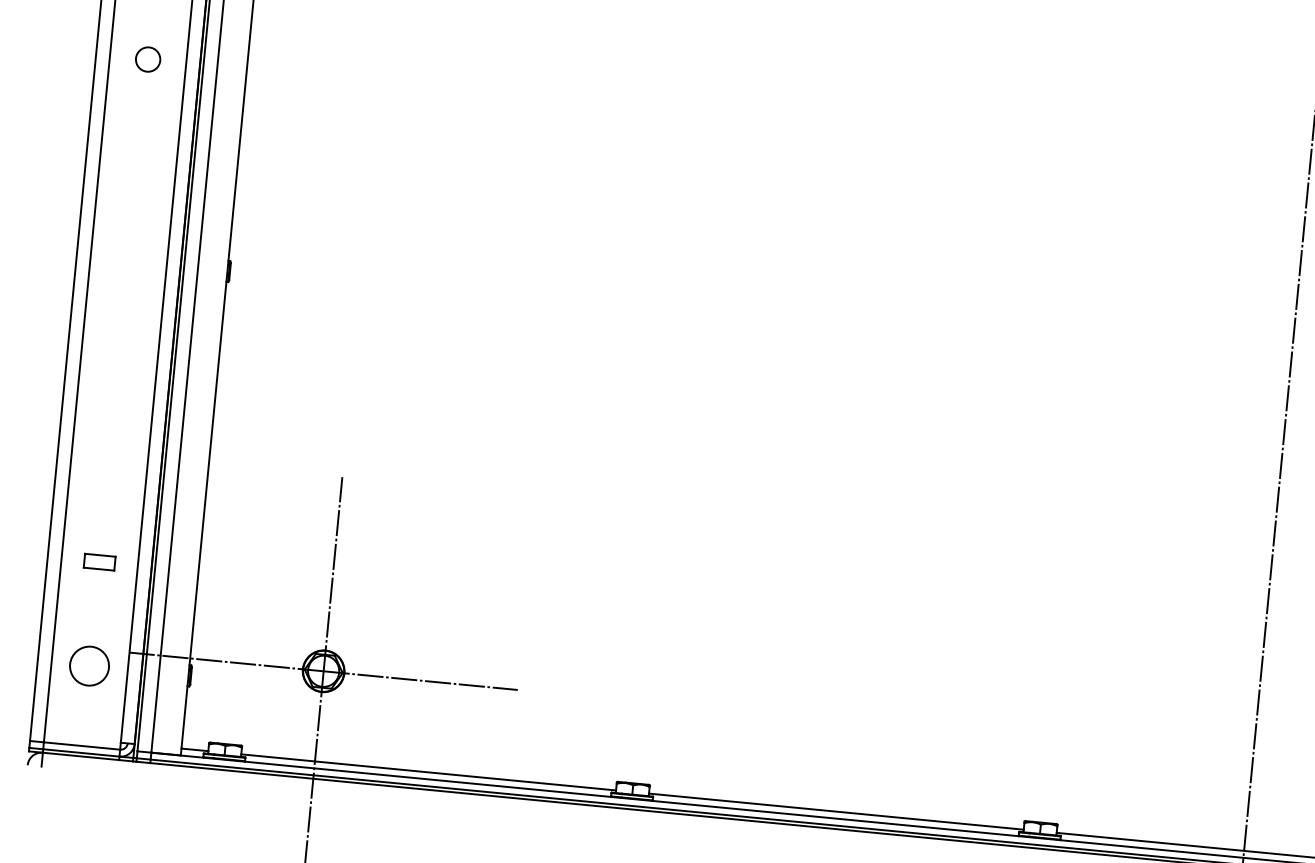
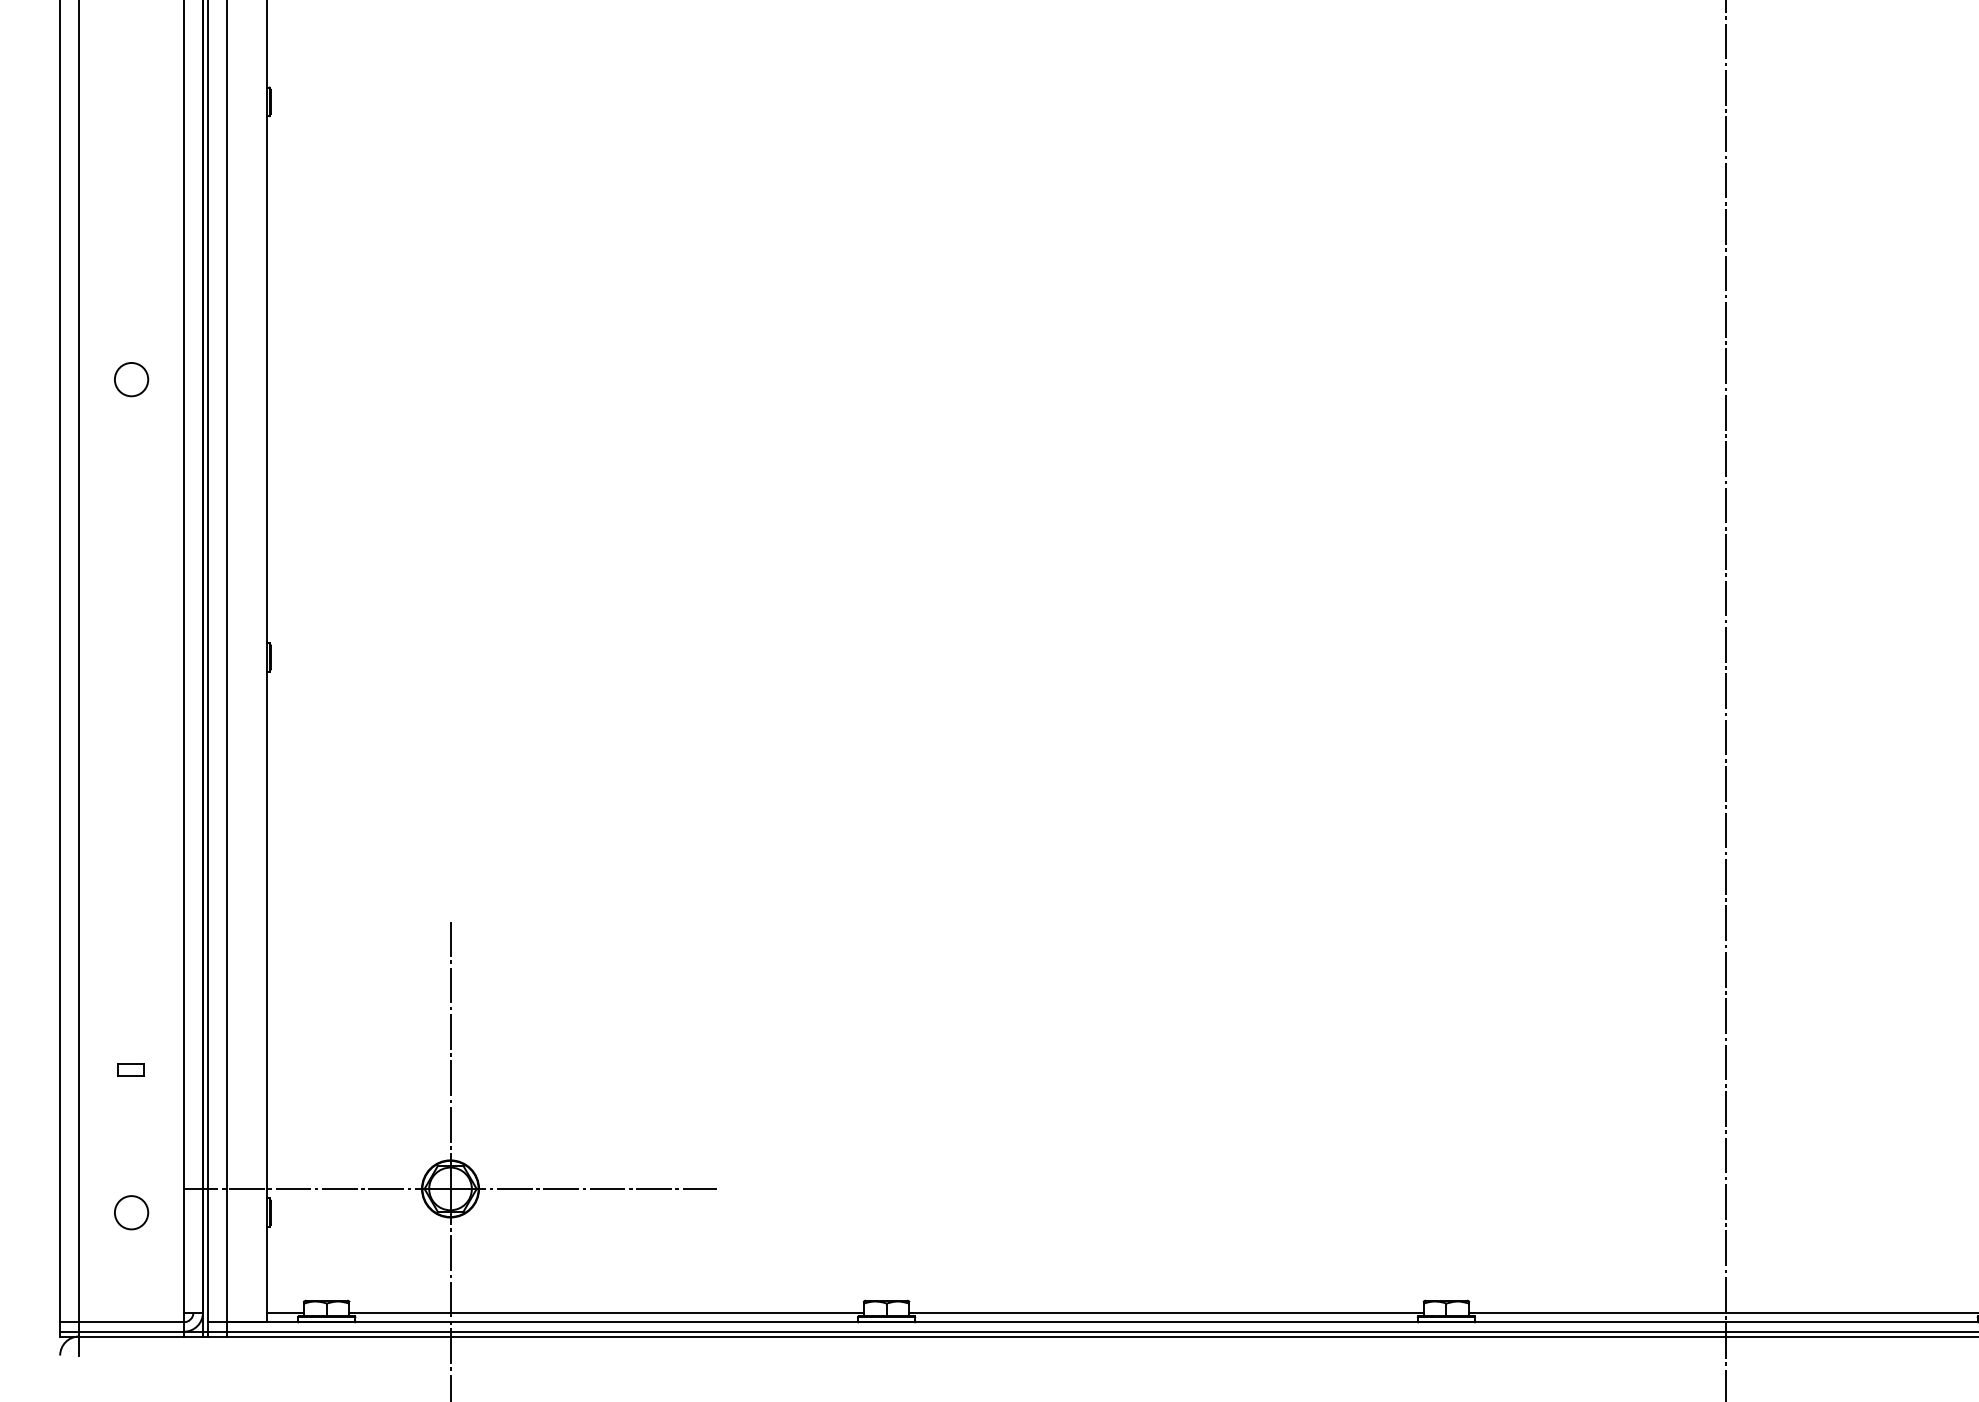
part: (98, 561) -> (130, 1069), size x0.62
circle: (89, 666) -> (131, 1212), size x0.62

